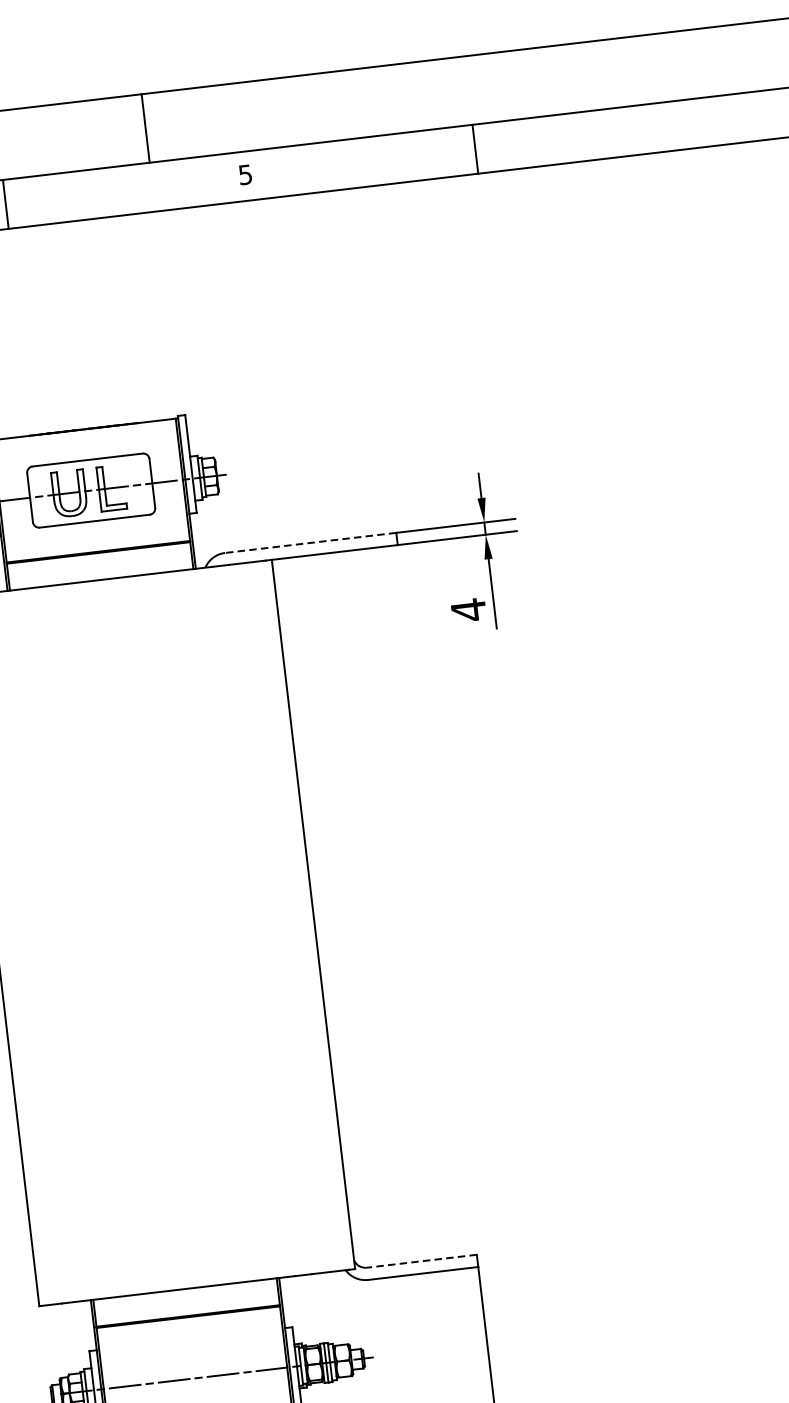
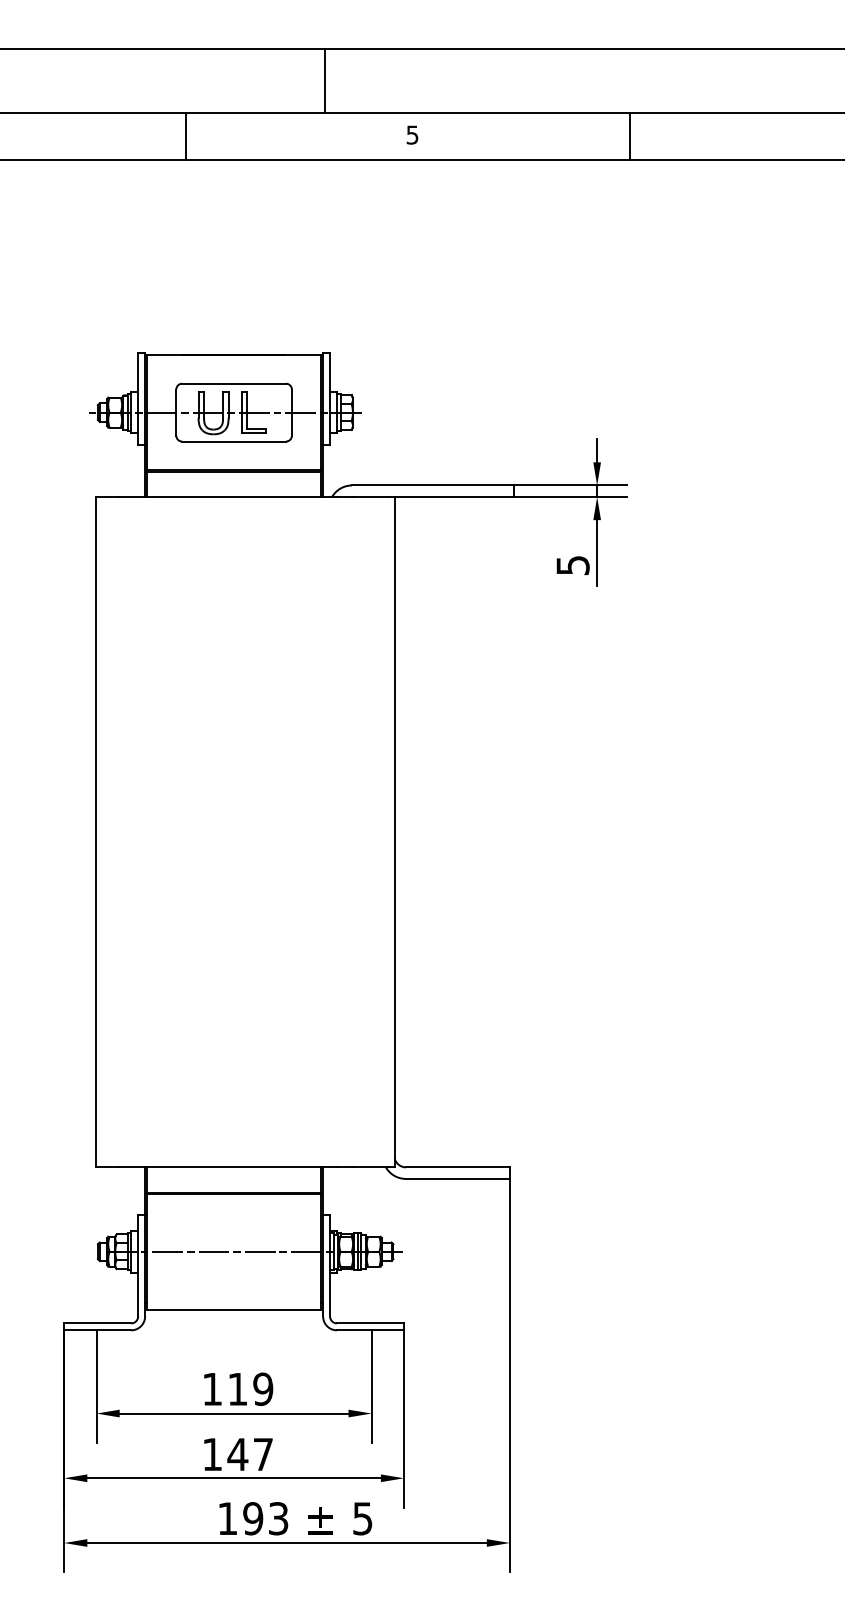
line: (311, 542) -> (433, 485), dashed -> solid
text: (468, 610) -> (572, 565), 4 -> 5
line: (421, 1261) -> (457, 1167), dashed -> solid

